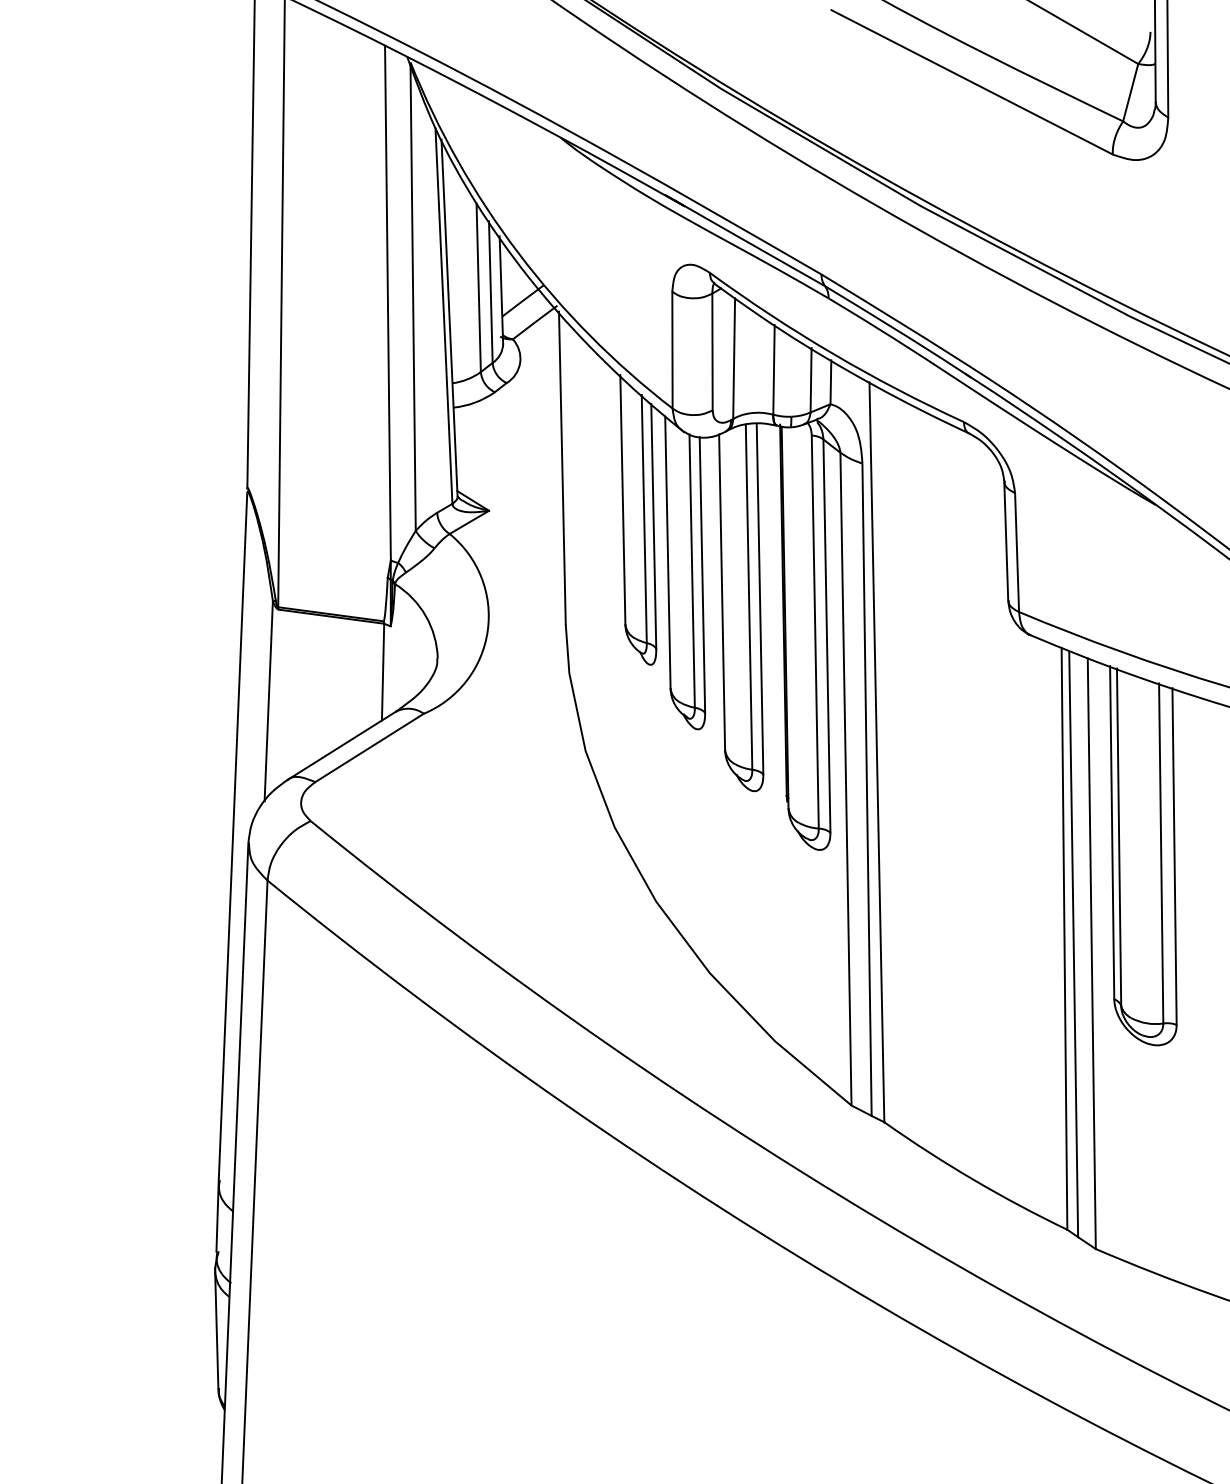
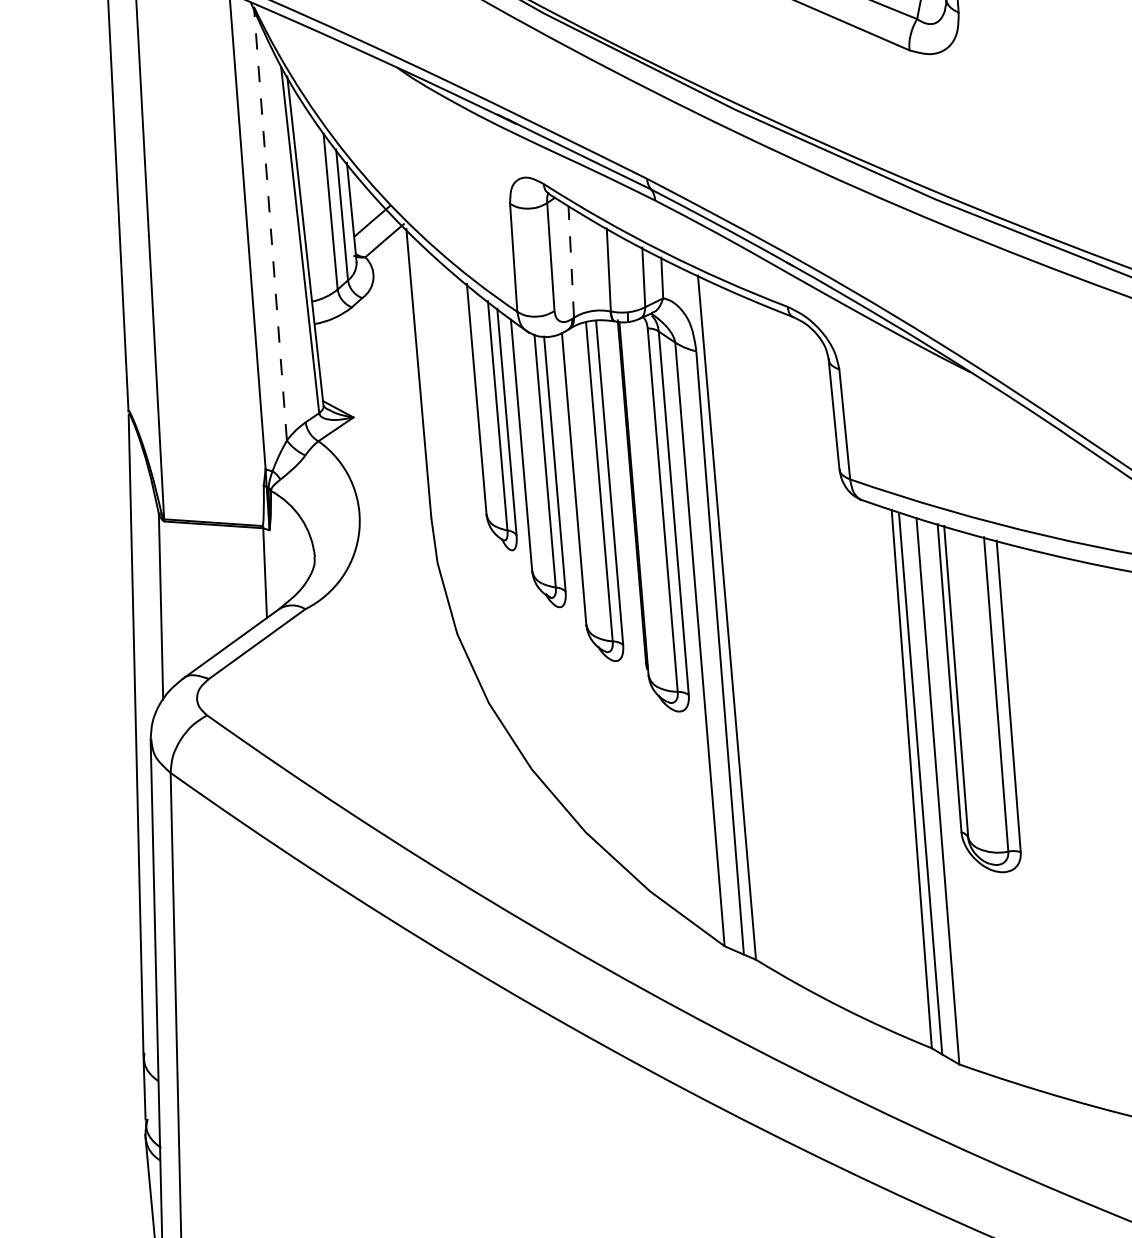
line: (413, 298) -> (270, 225), solid -> dashed
line: (734, 358) -> (571, 261), solid -> dashed

